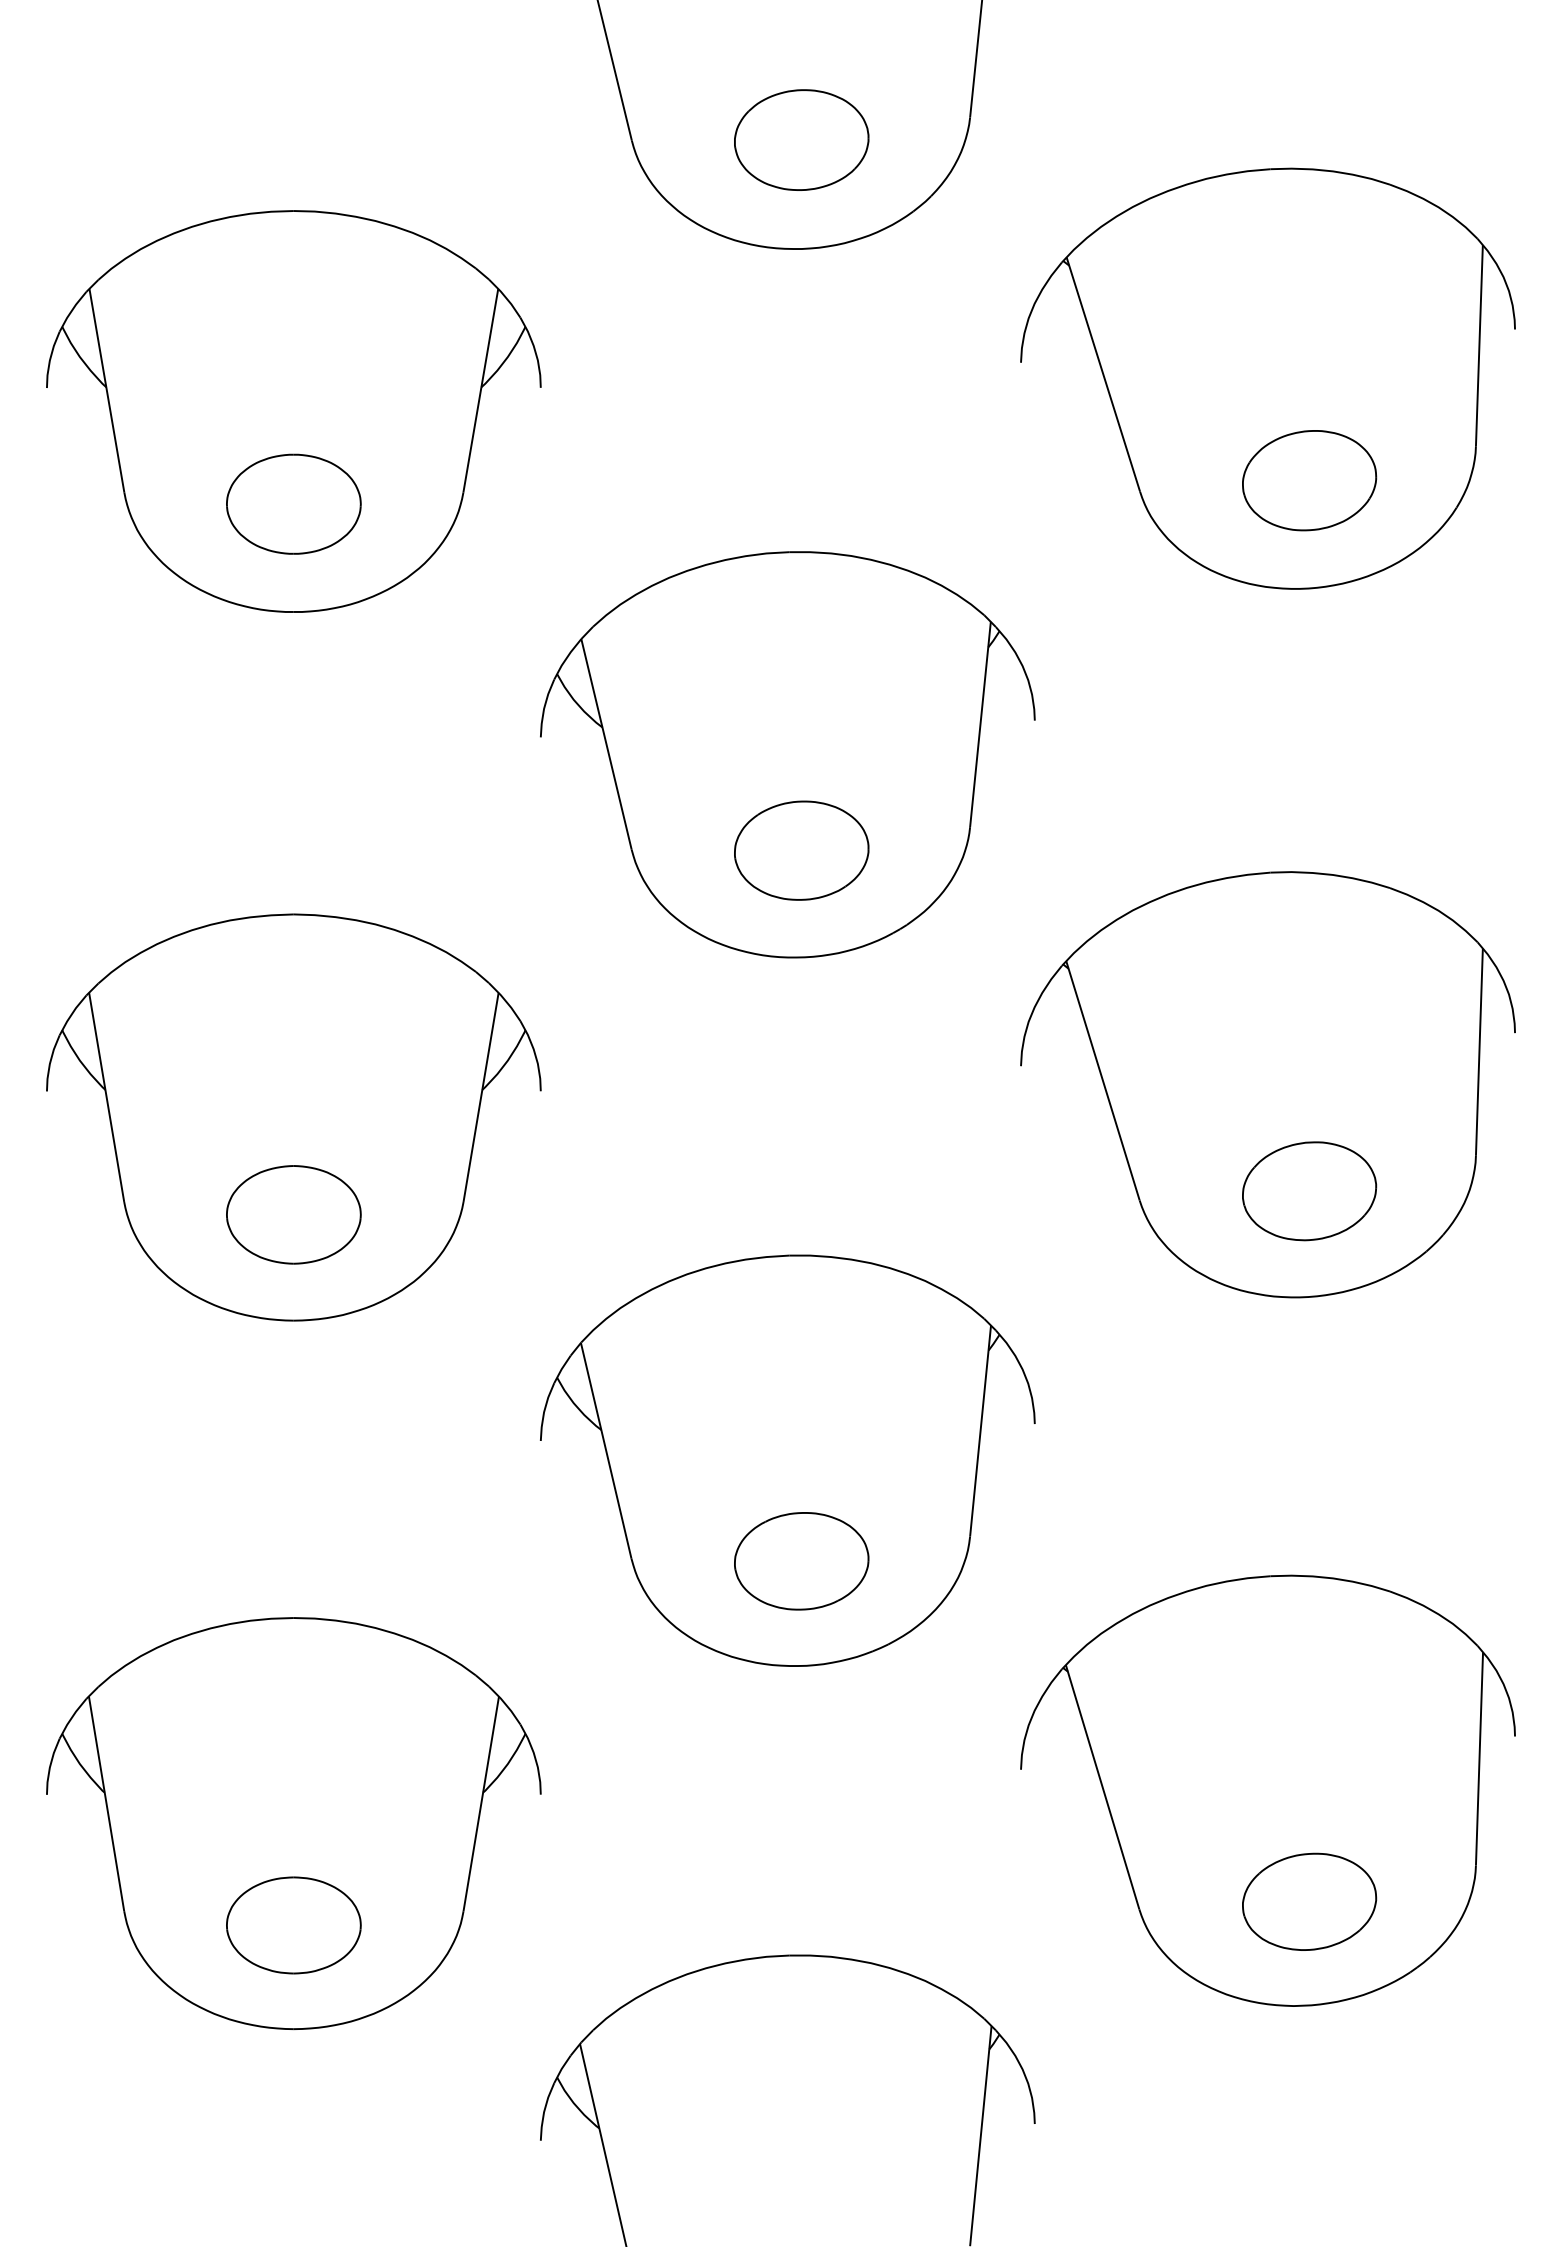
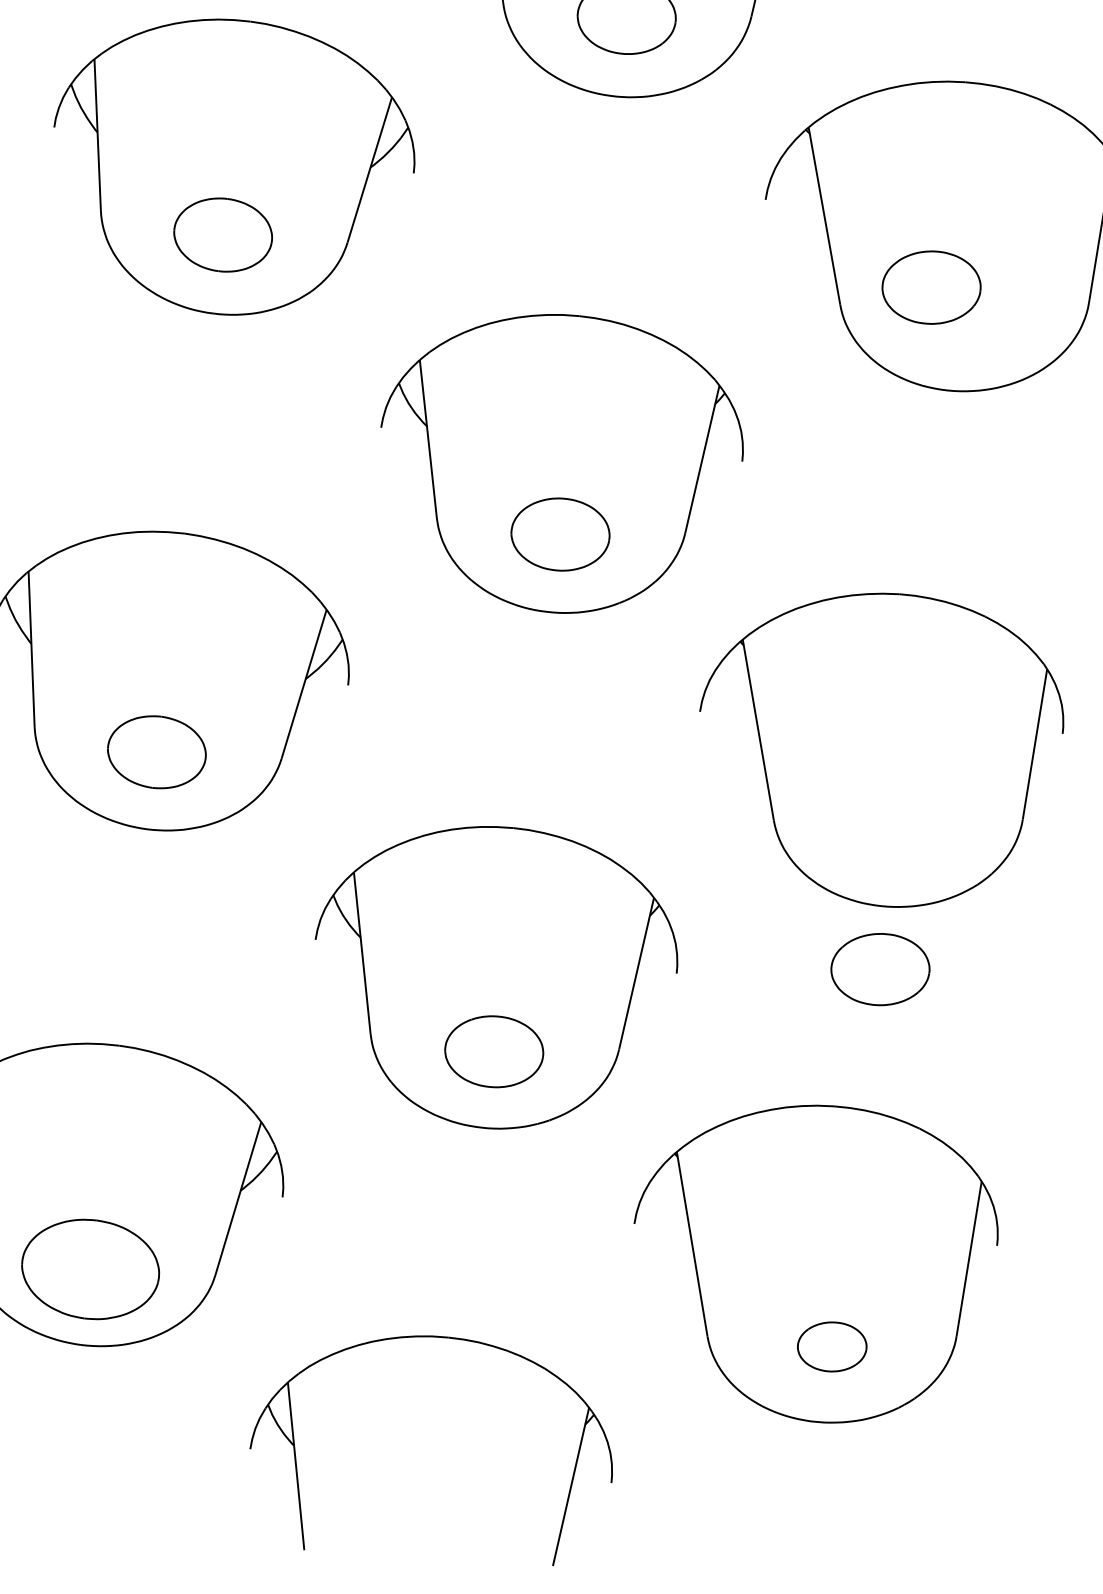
part: (1309, 480) -> (931, 287), moved
part: (1309, 1191) -> (880, 969), moved
part: (1309, 1901) -> (832, 1346), size x0.7
part: (293, 1925) -> (90, 1269), size x1.4

